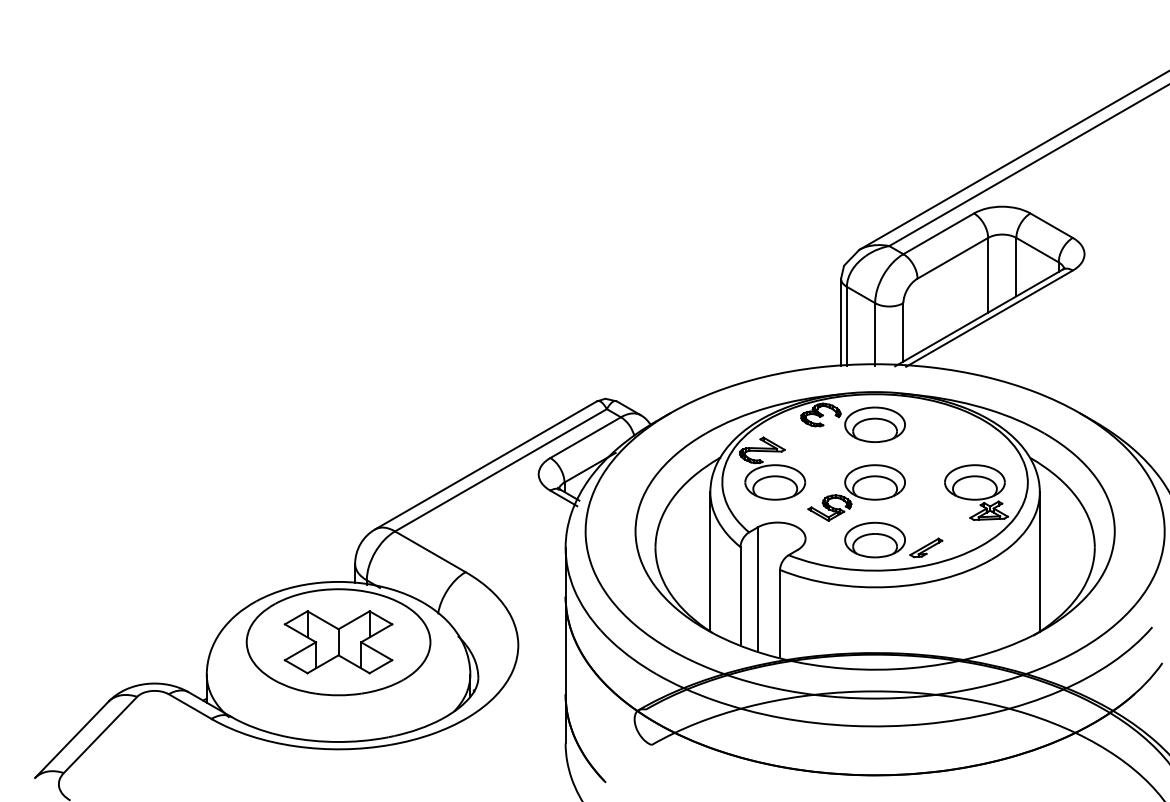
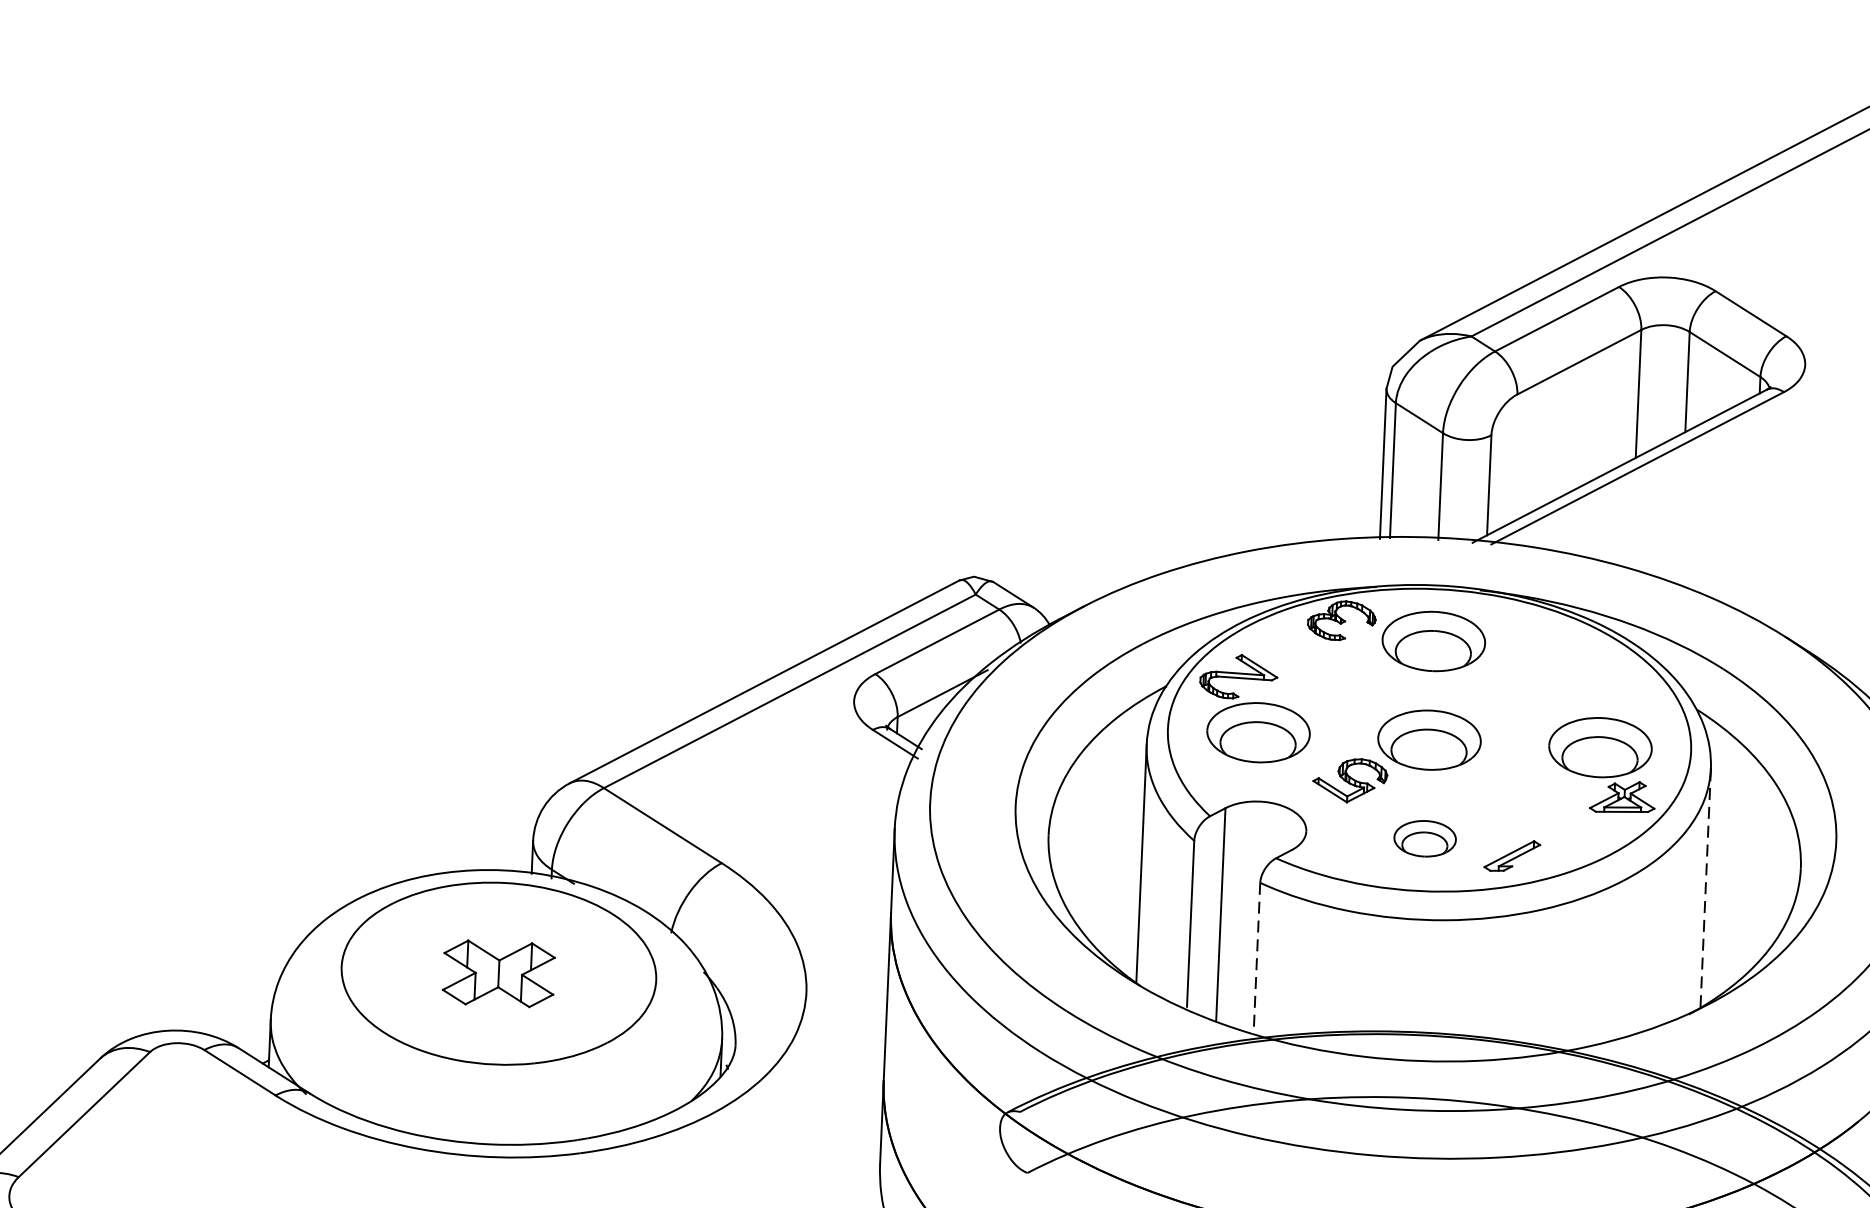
part: (874, 539) -> (1424, 837), size x0.6
line: (1039, 562) -> (1705, 889), solid -> dashed
line: (780, 613) -> (1257, 957), solid -> dashed
part: (338, 642) -> (498, 974), size x0.6

